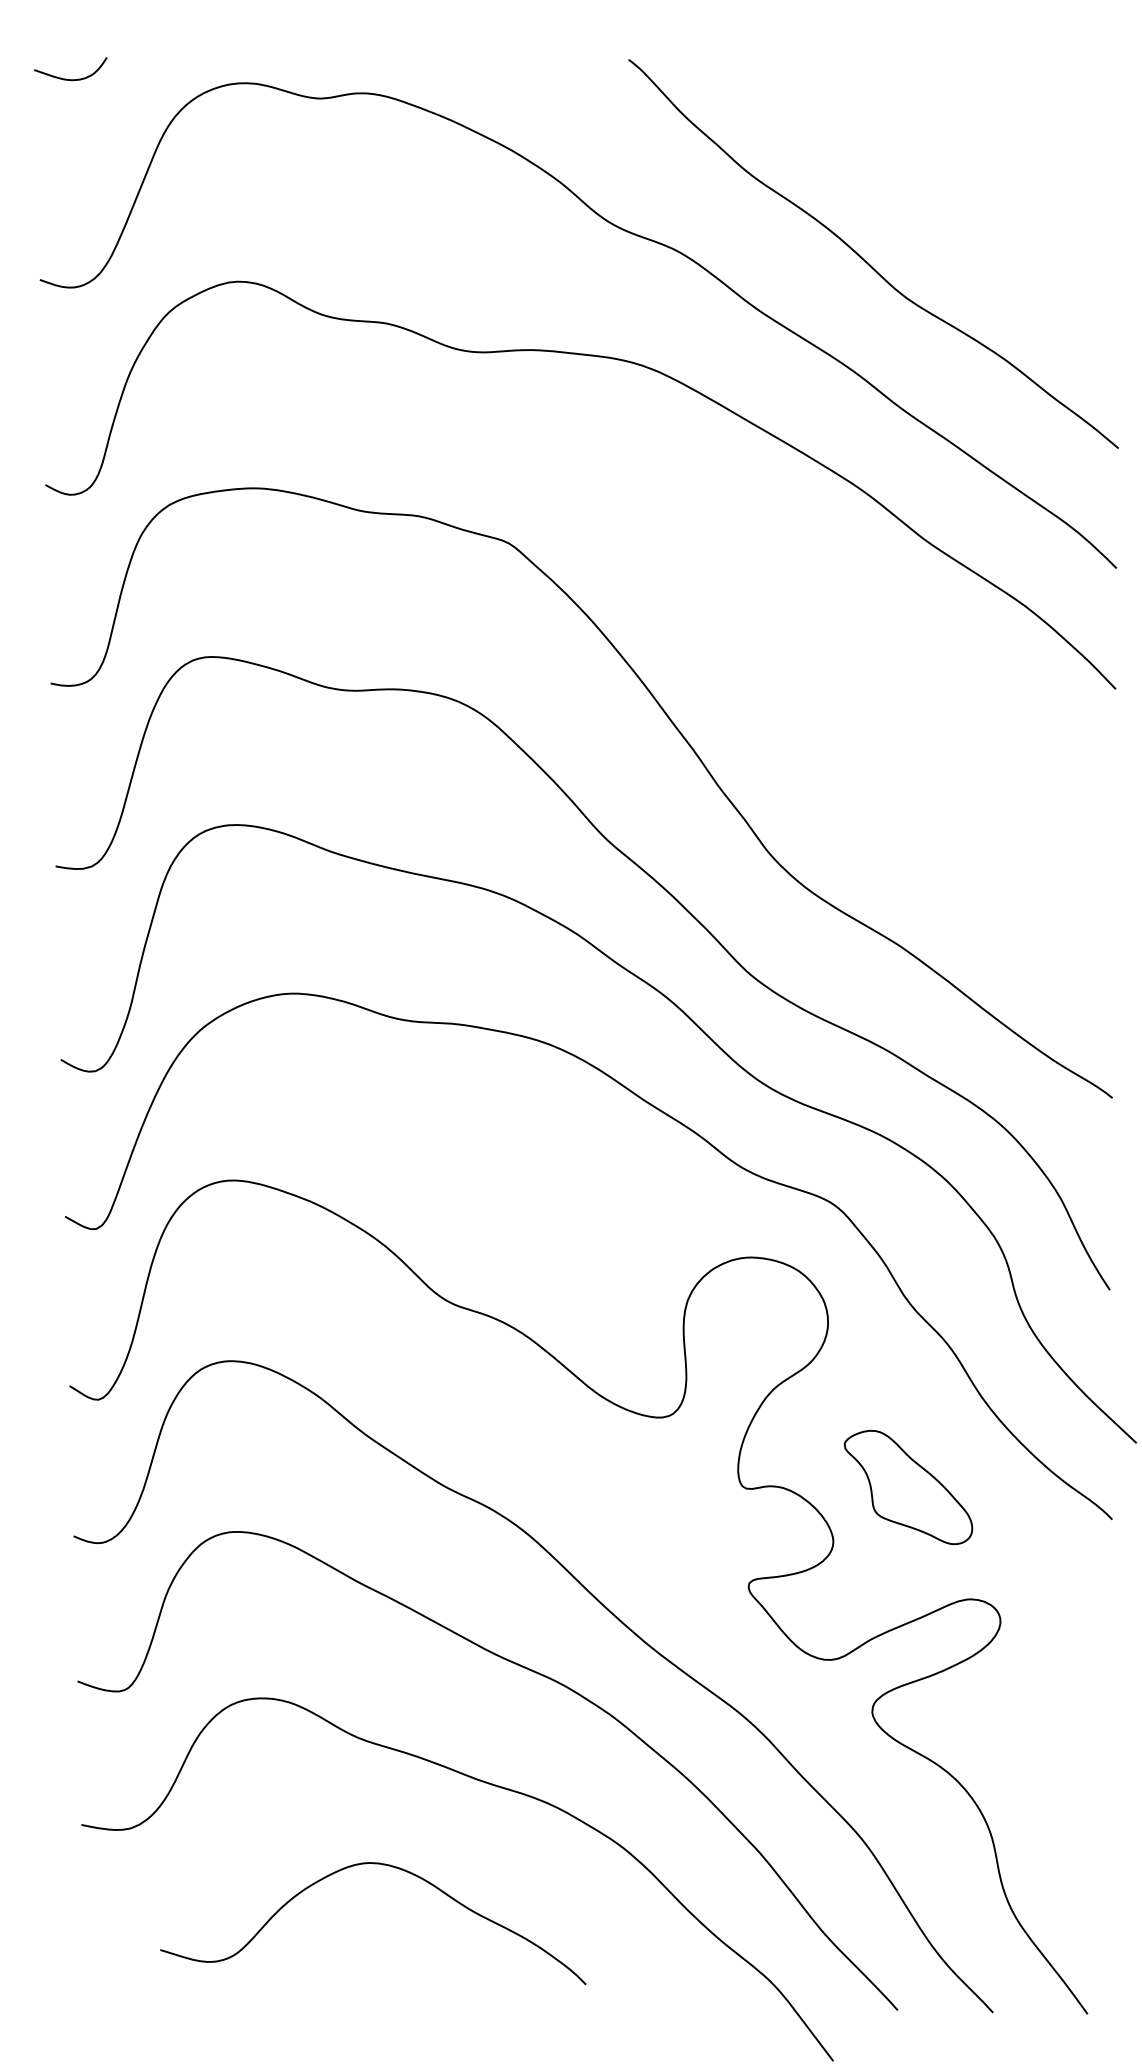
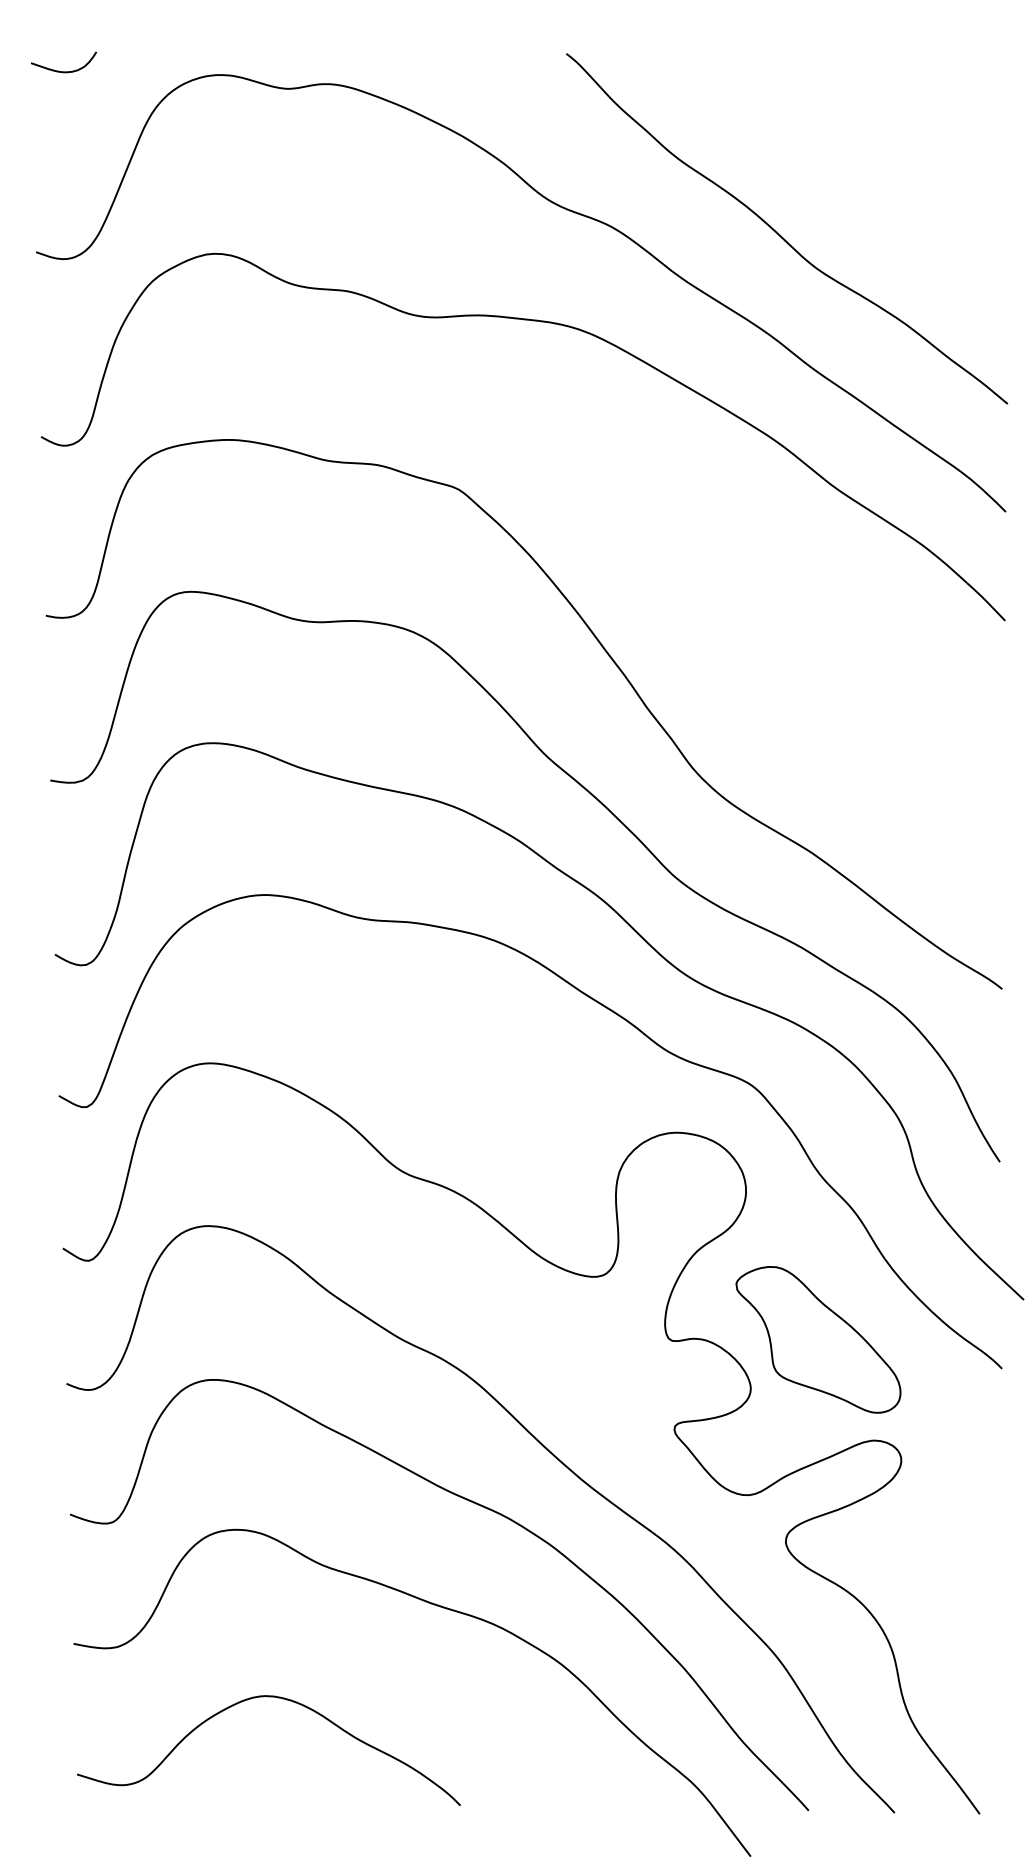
part: (908, 1487) -> (818, 1339), size x1.43
curve: (382, 1865) -> (277, 1698), moved

